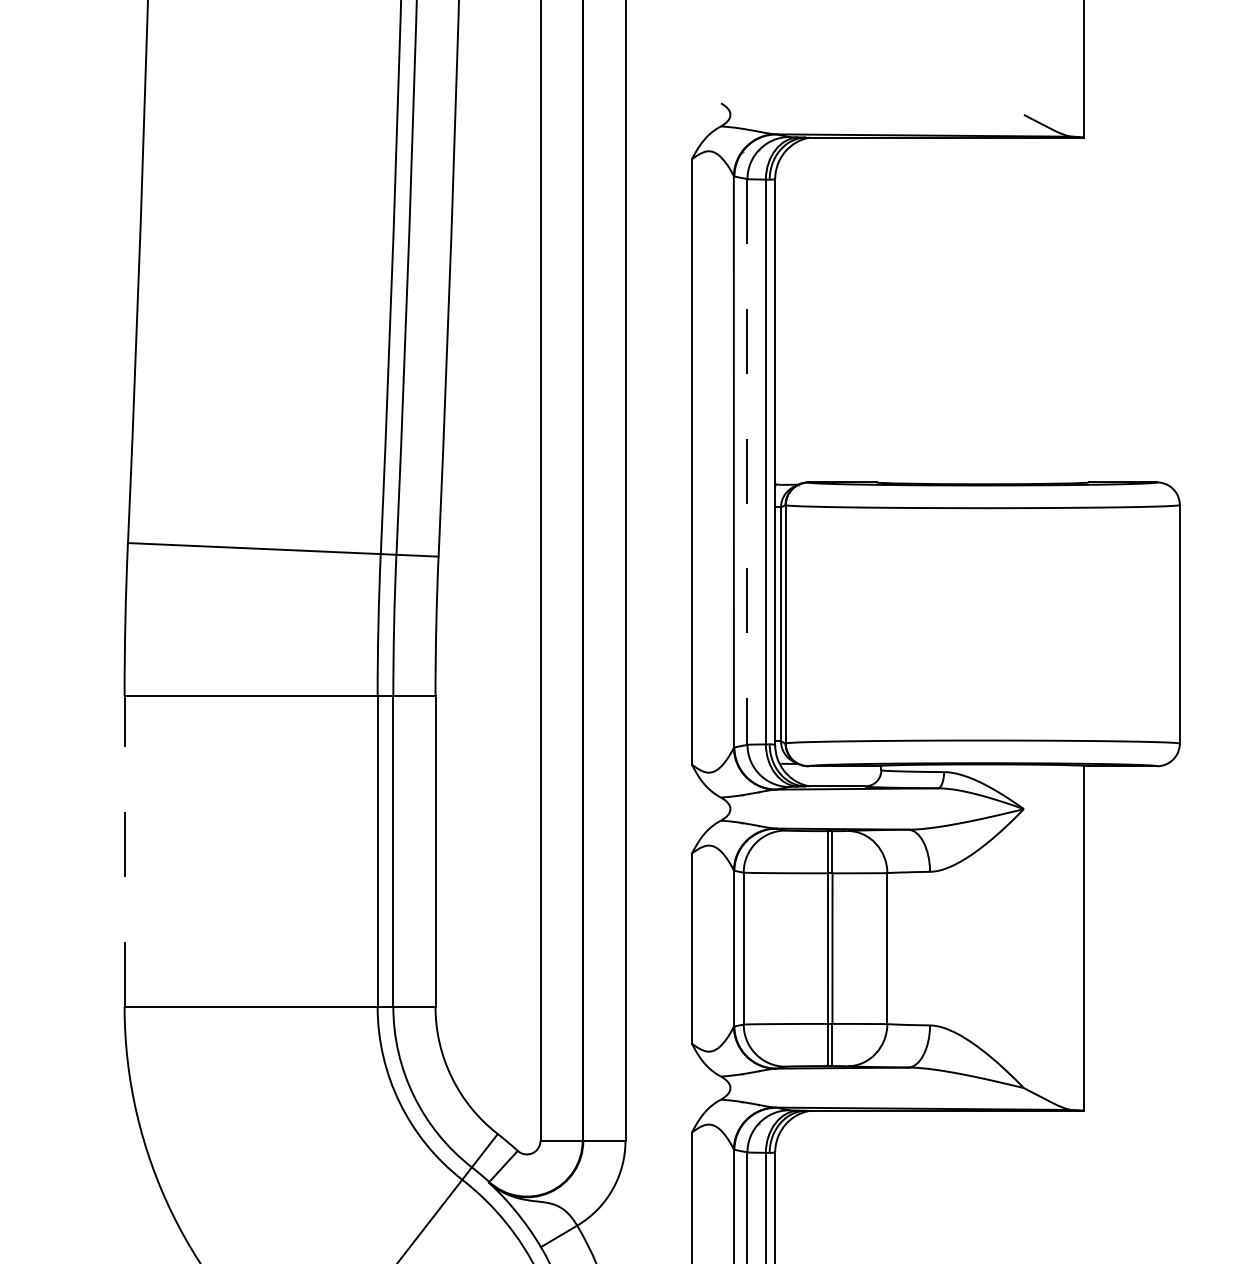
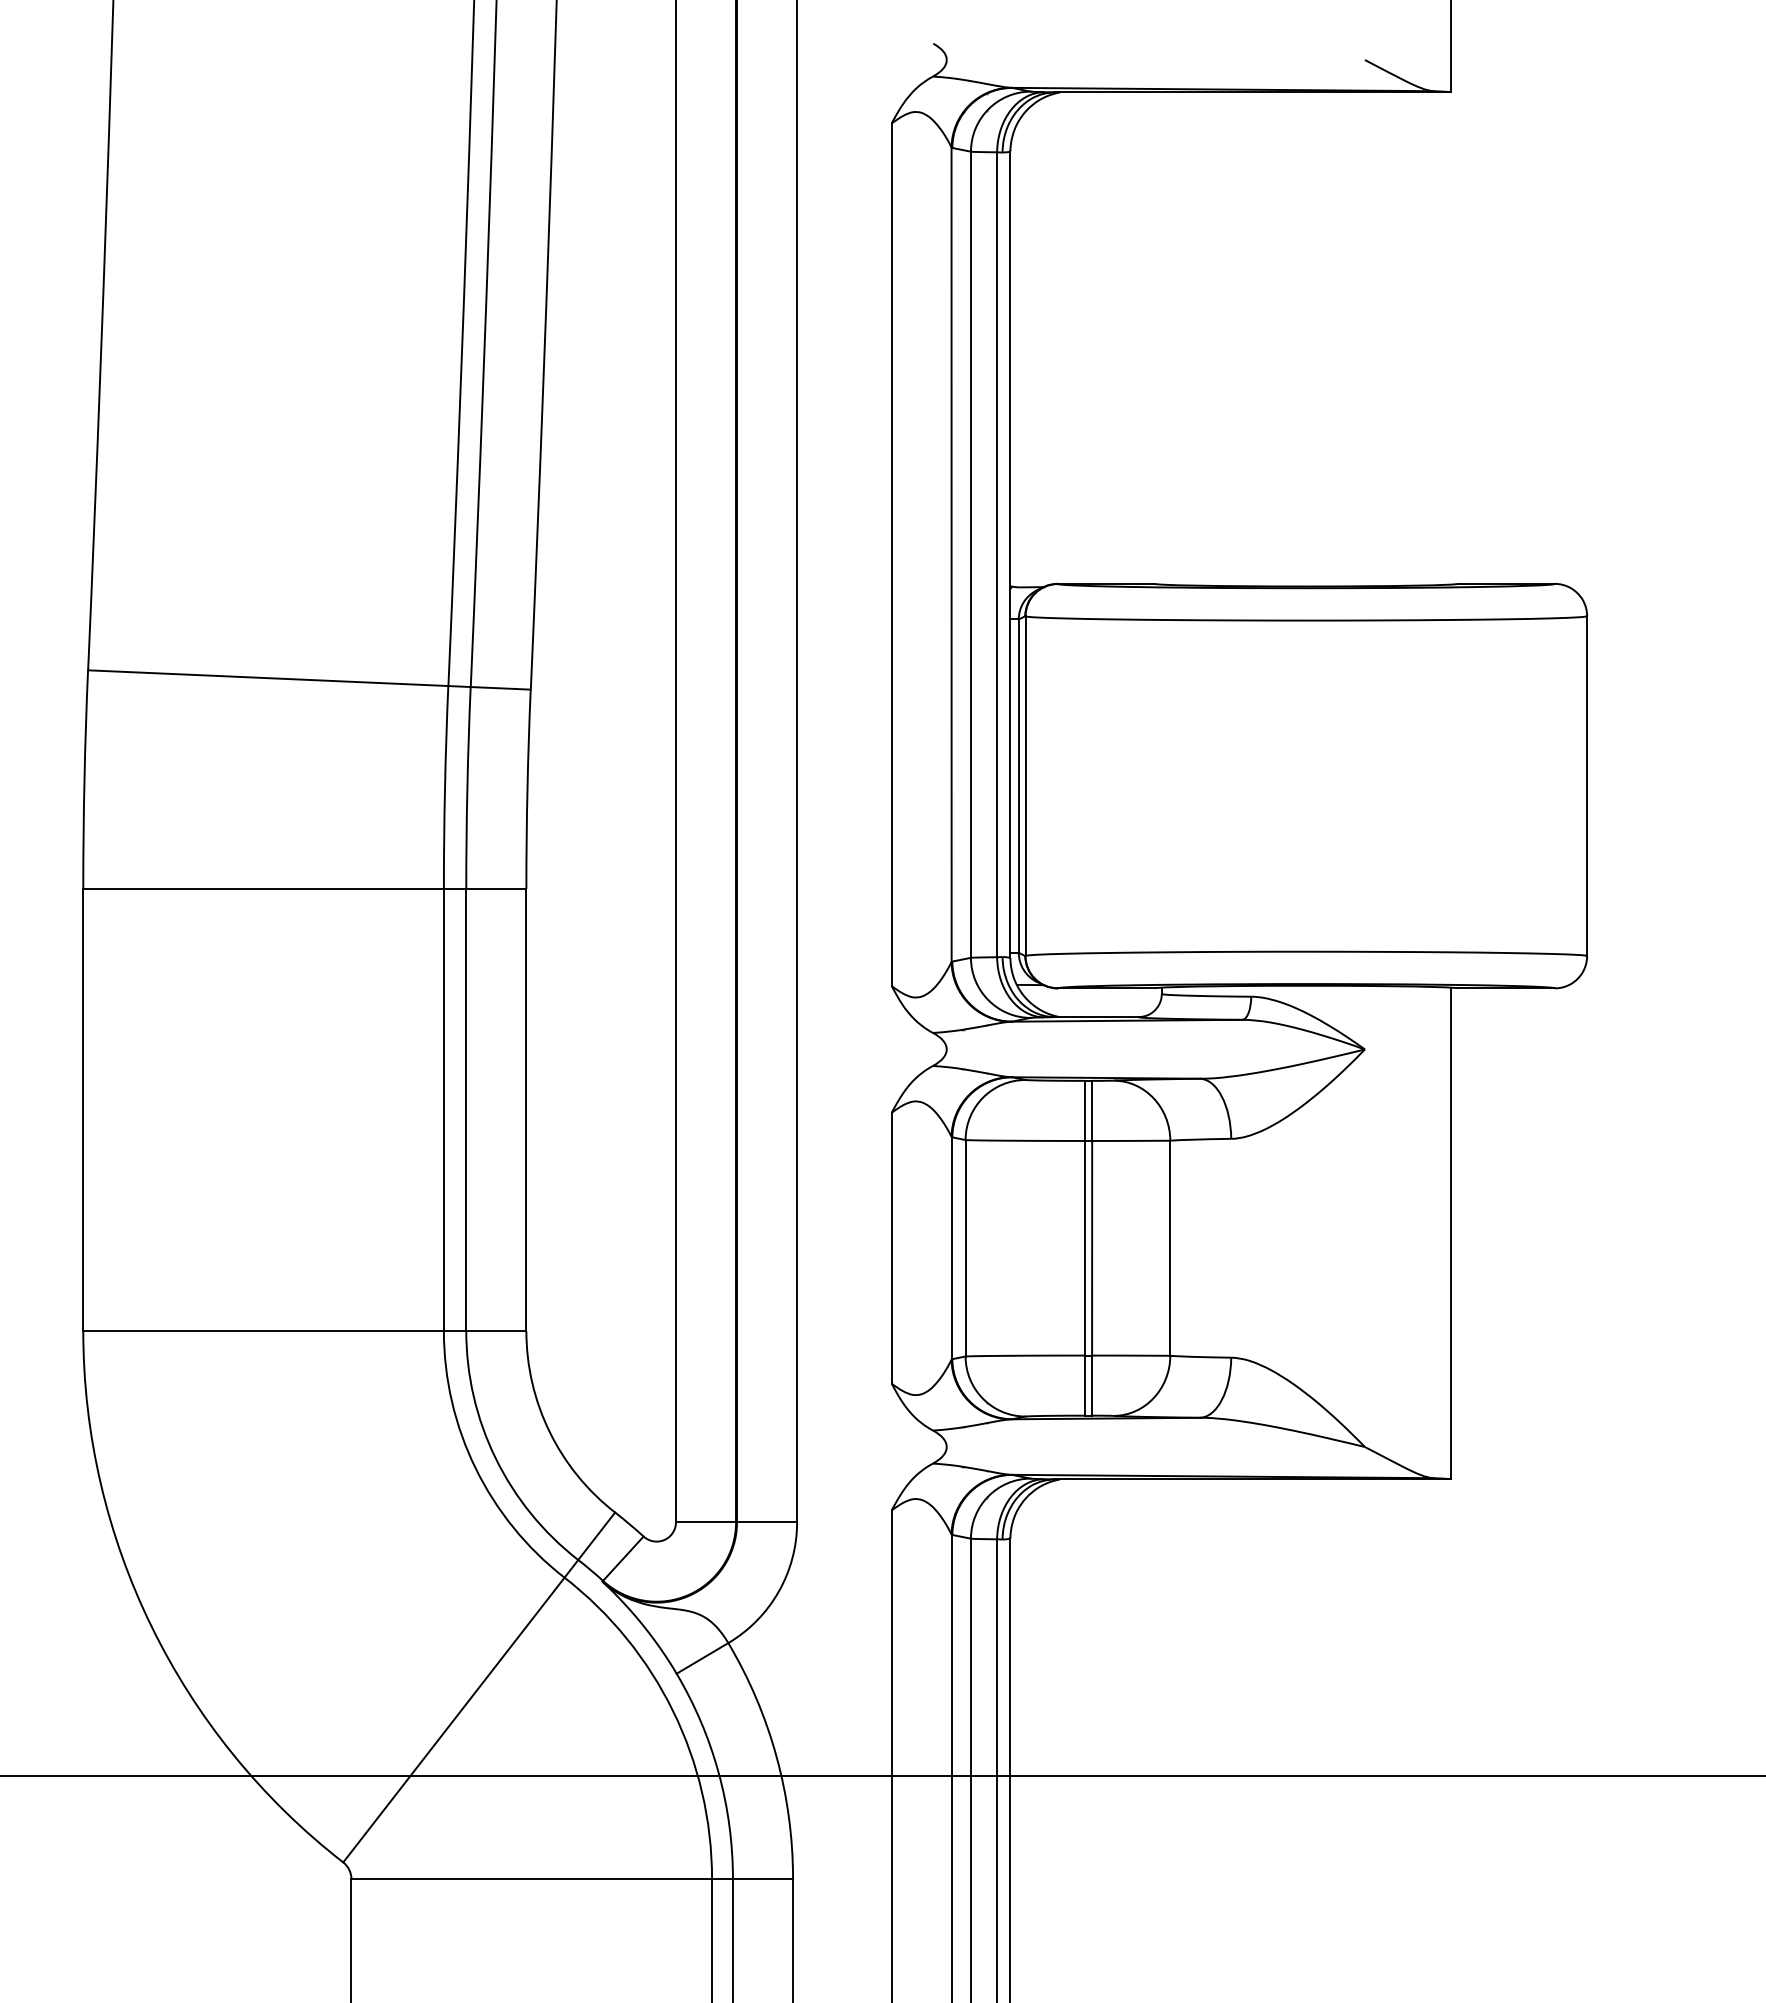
line: (747, 462) -> (970, 555), dashed -> solid
line: (124, 851) -> (83, 1109), dashed -> solid

